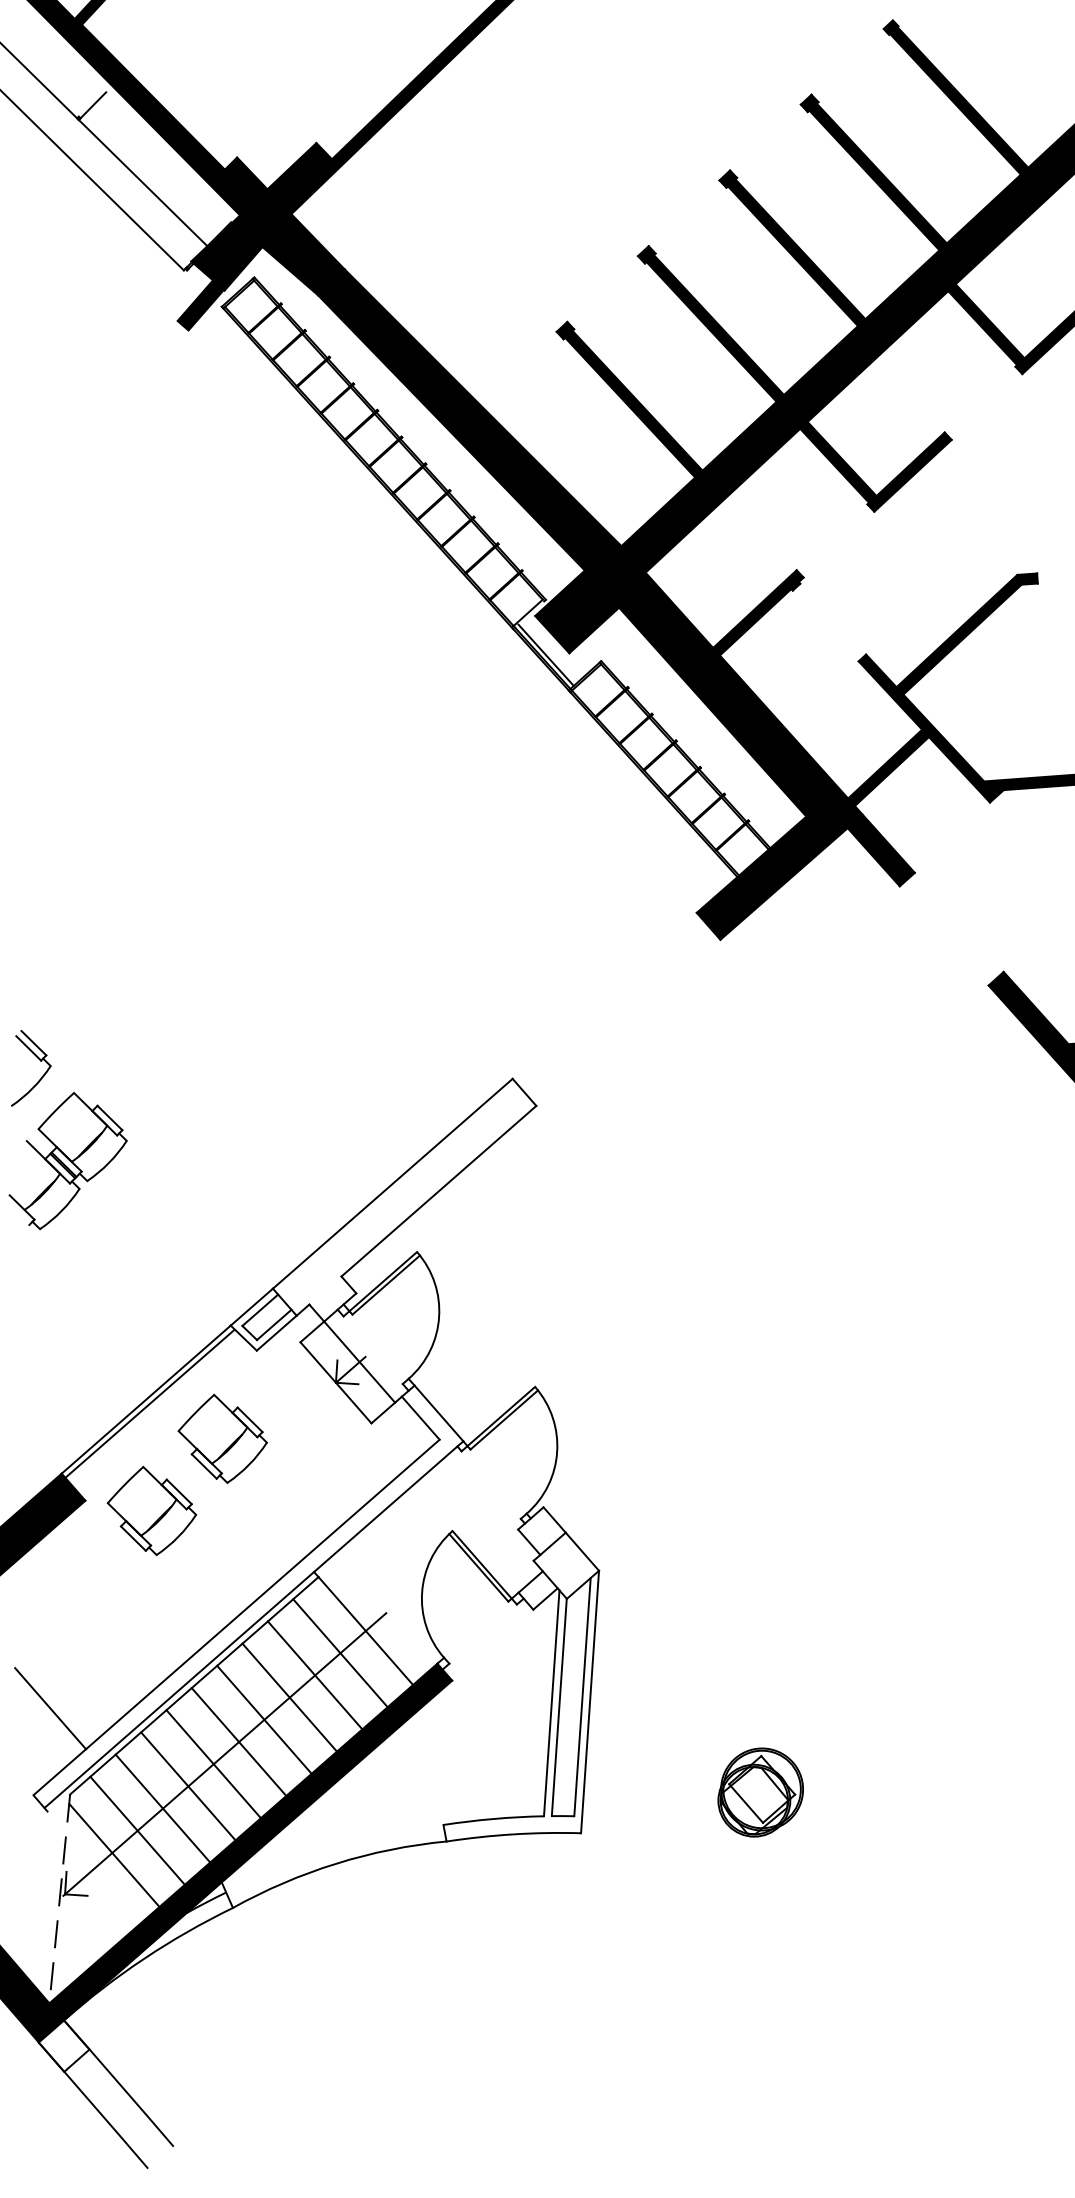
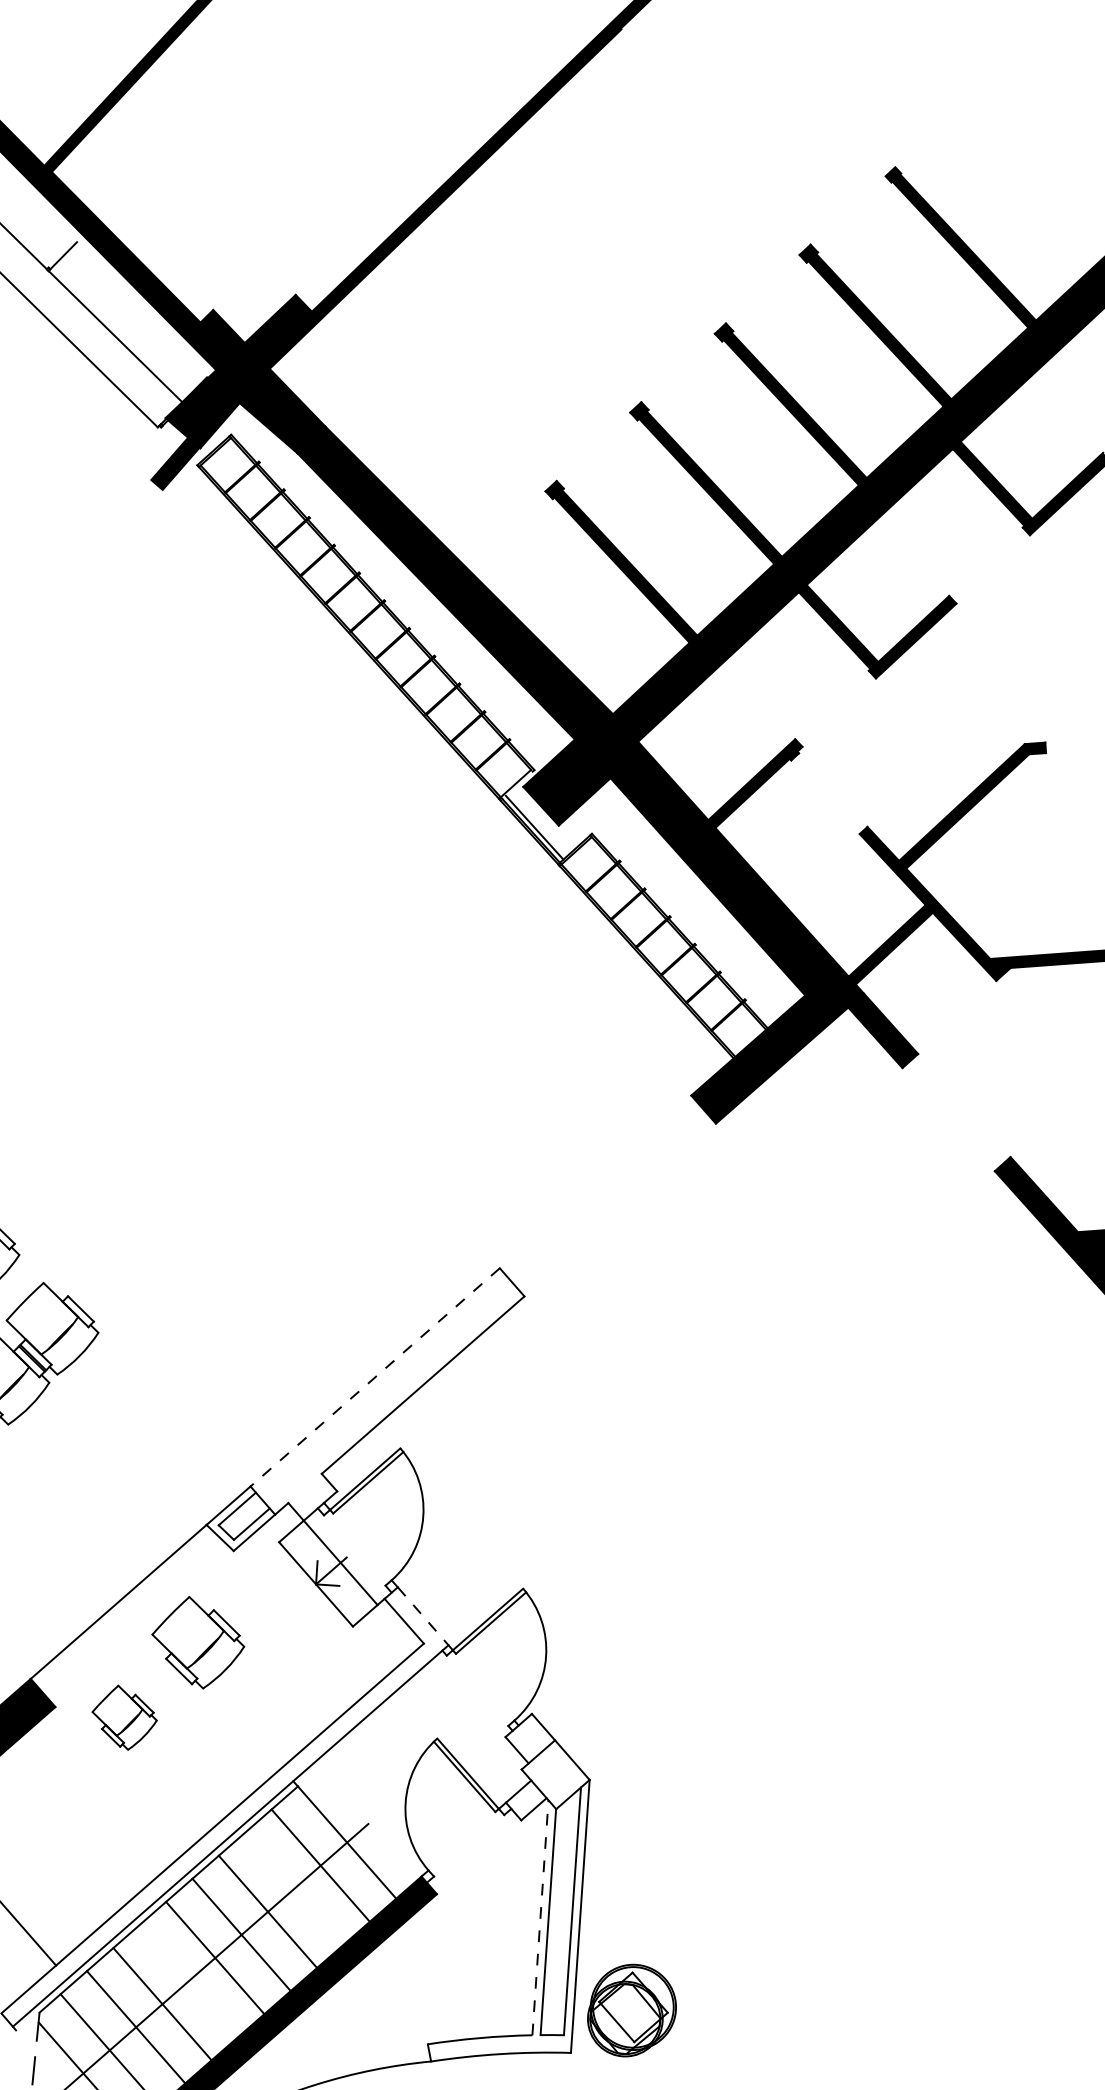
line: (392, 1184) -> (374, 1378), solid -> dashed
line: (149, 1403) -> (122, 1605), removed
line: (439, 1413) -> (423, 1616), solid -> dashed
part: (151, 1510) -> (124, 1717), size x0.7
line: (314, 1675) -> (293, 1888), removed
line: (551, 1702) -> (540, 1916), solid -> dashed
line: (213, 1764) -> (188, 1981), removed
part: (760, 1792) -> (631, 2010), moved

